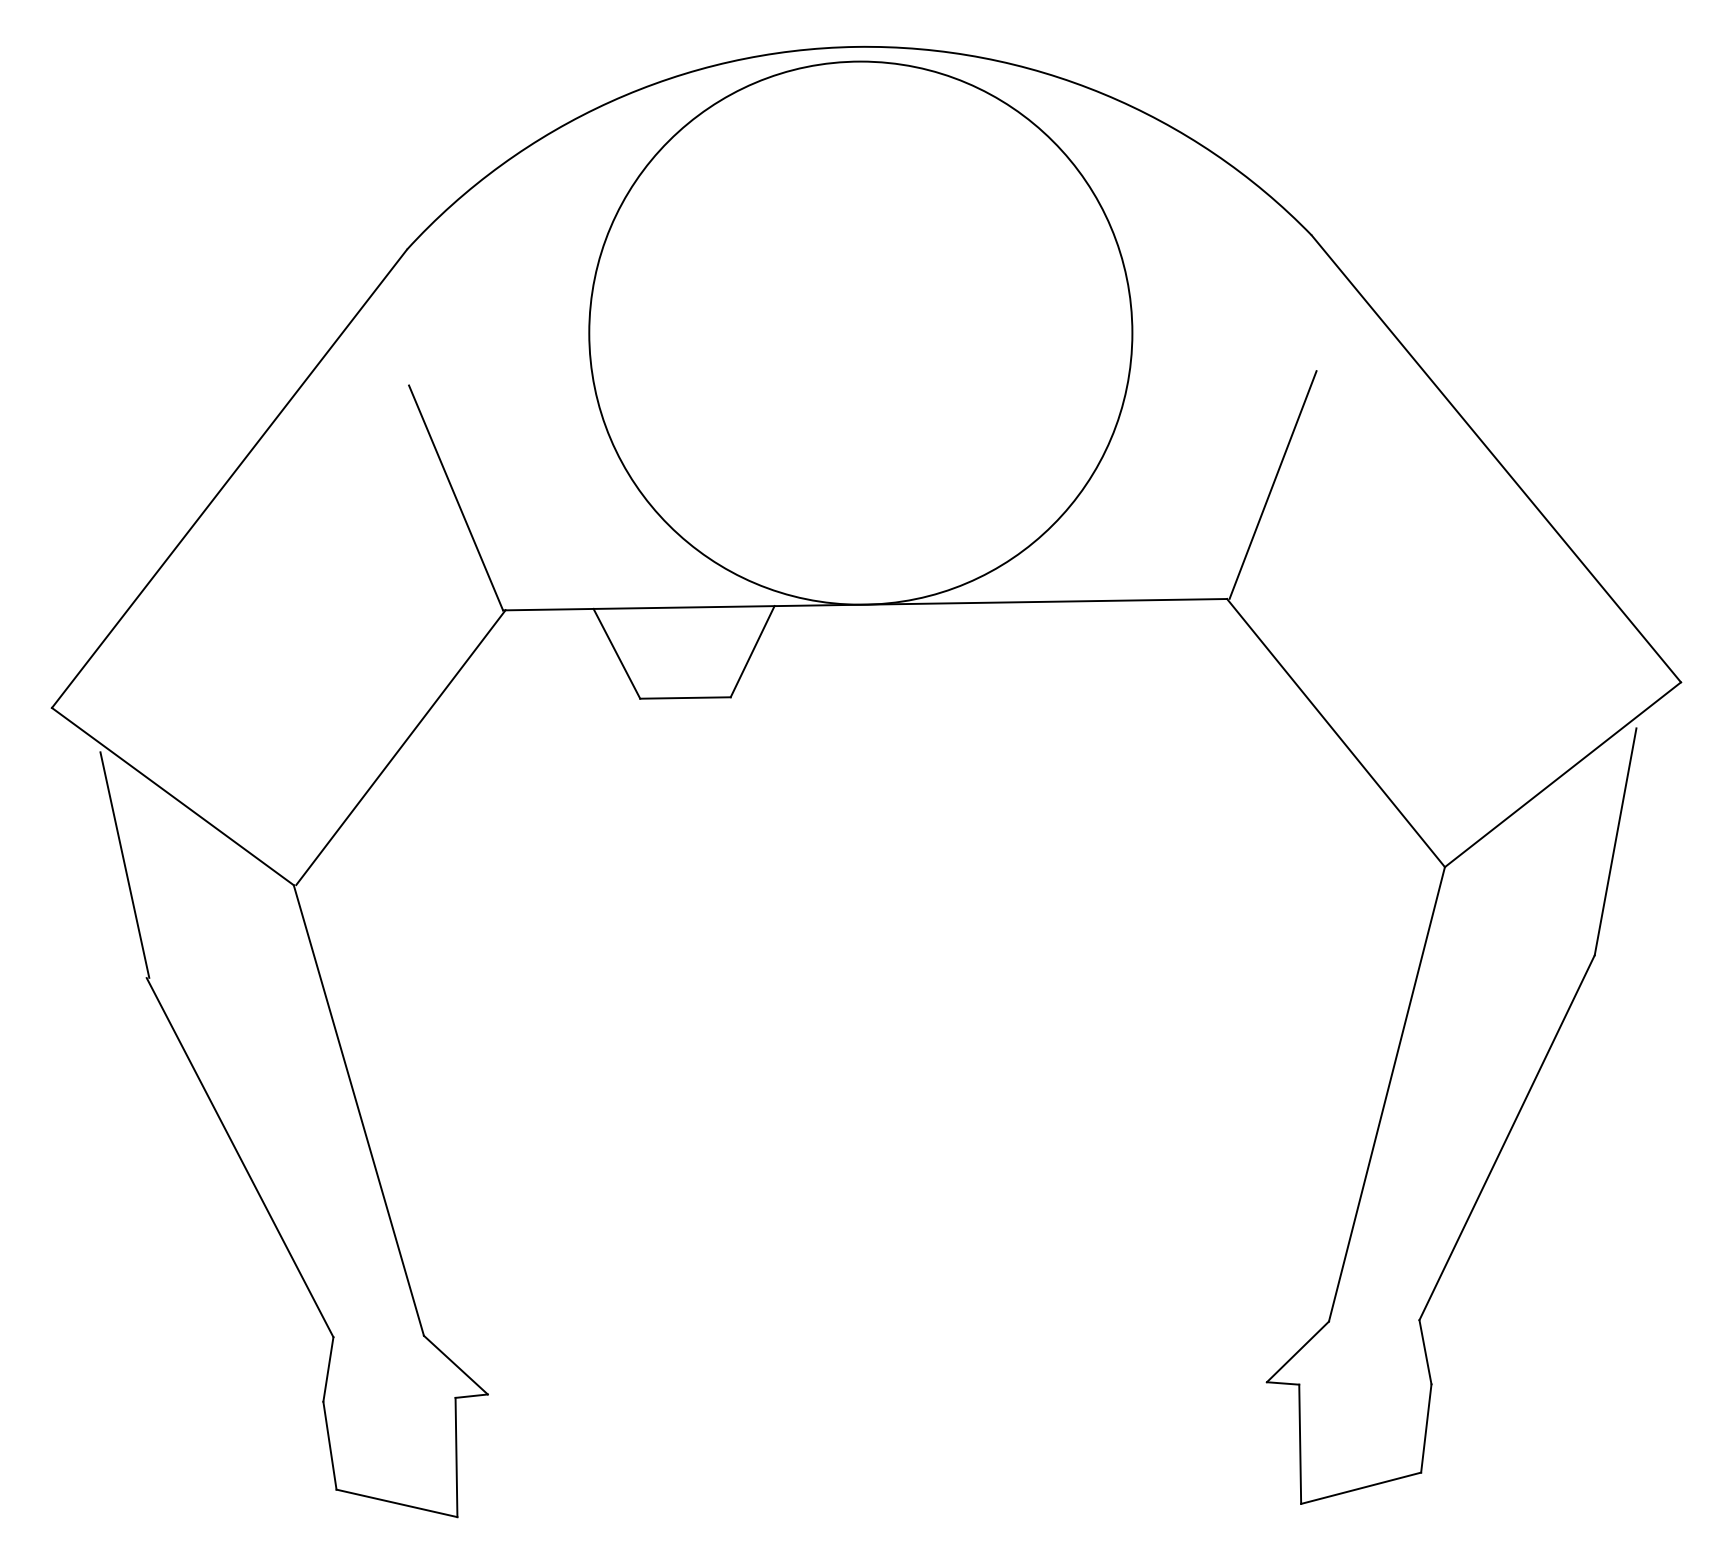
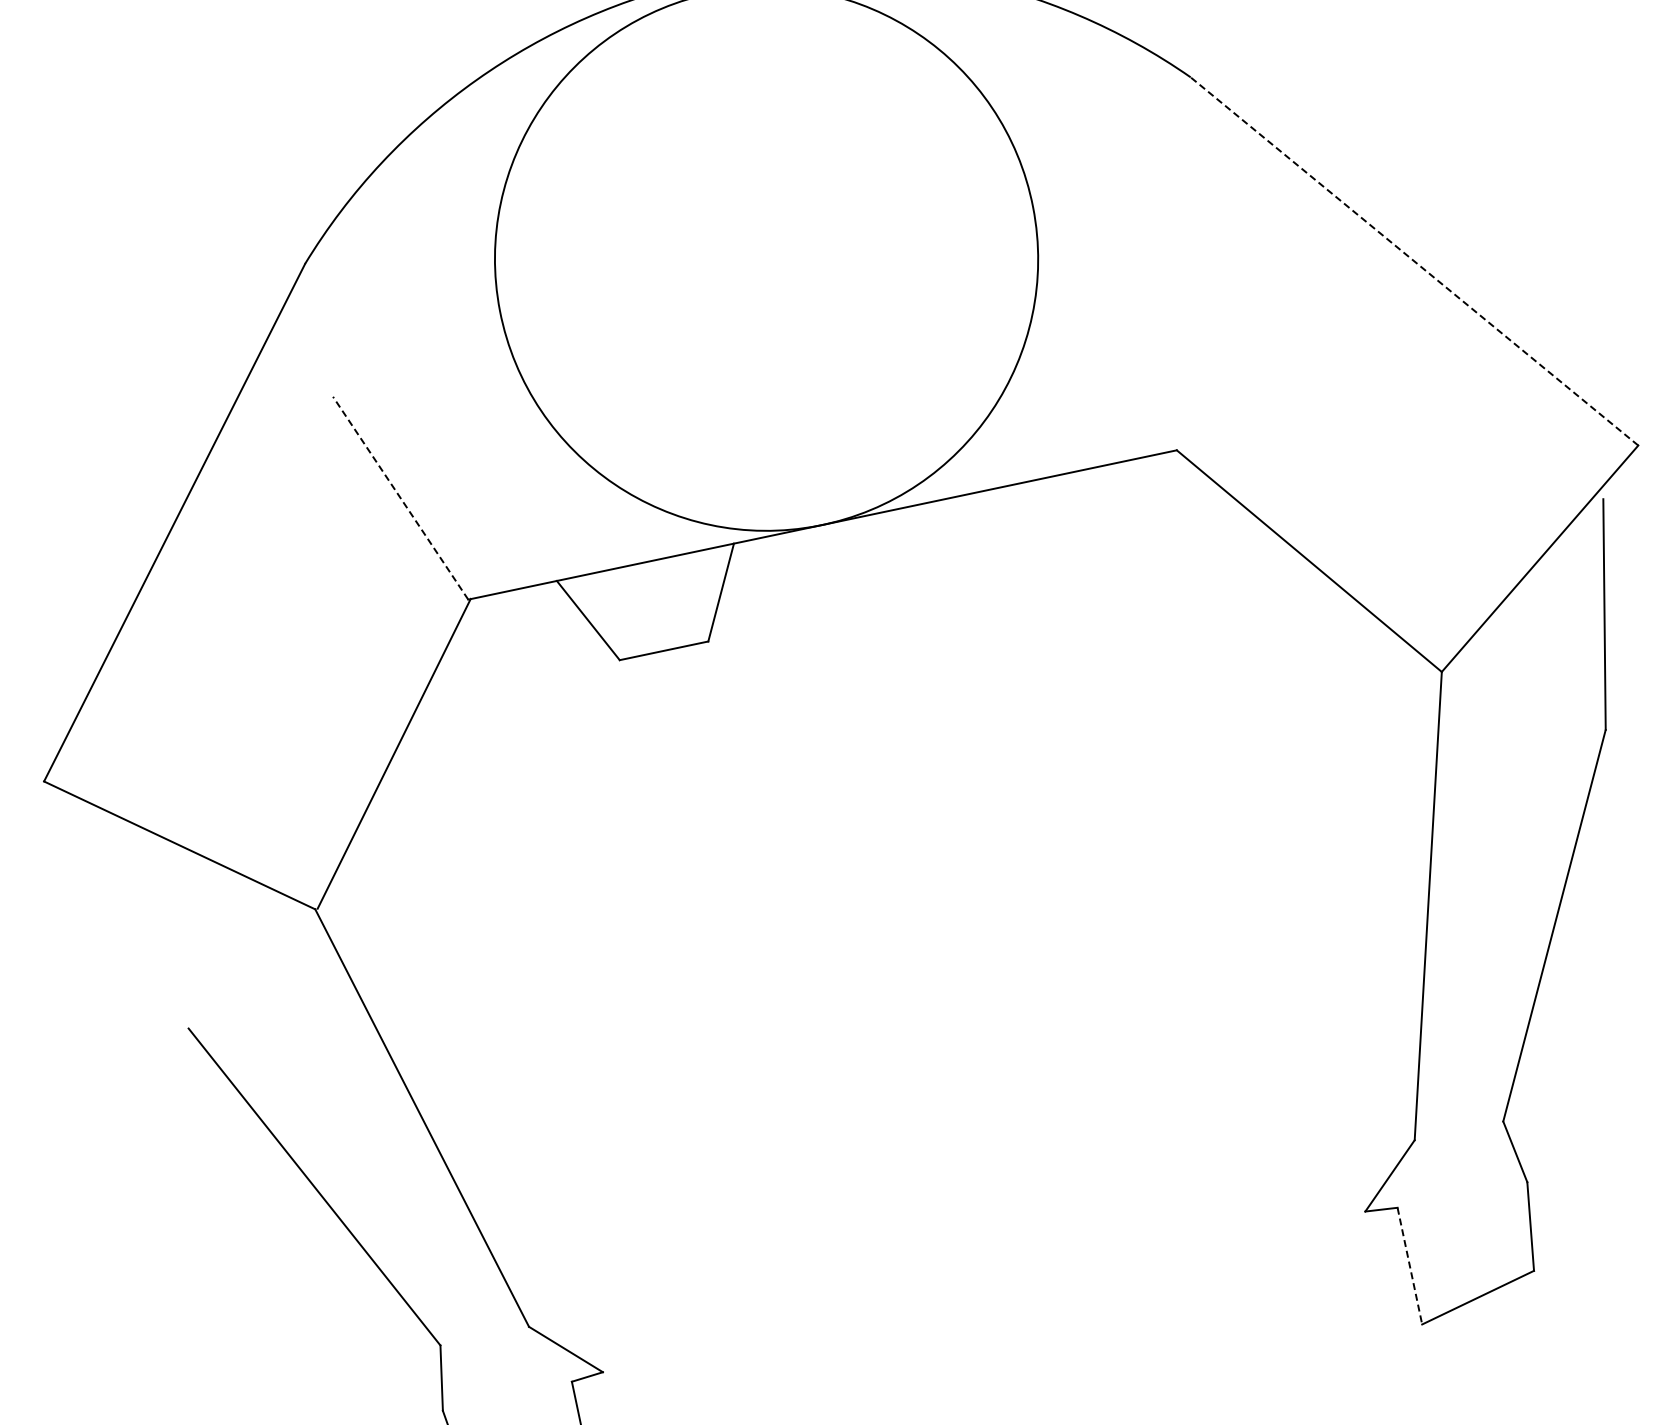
line: (1496, 458) -> (1414, 260), solid -> dashed
line: (1272, 484) -> (1199, 329), removed
line: (456, 497) -> (401, 497), solid -> dashed
line: (124, 864) -> (145, 921), removed
line: (1300, 1444) -> (1410, 1266), solid -> dashed

